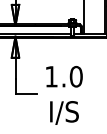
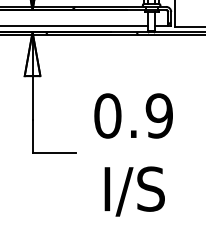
text: (63, 76) -> (132, 115), 1.0 -> 0.9

